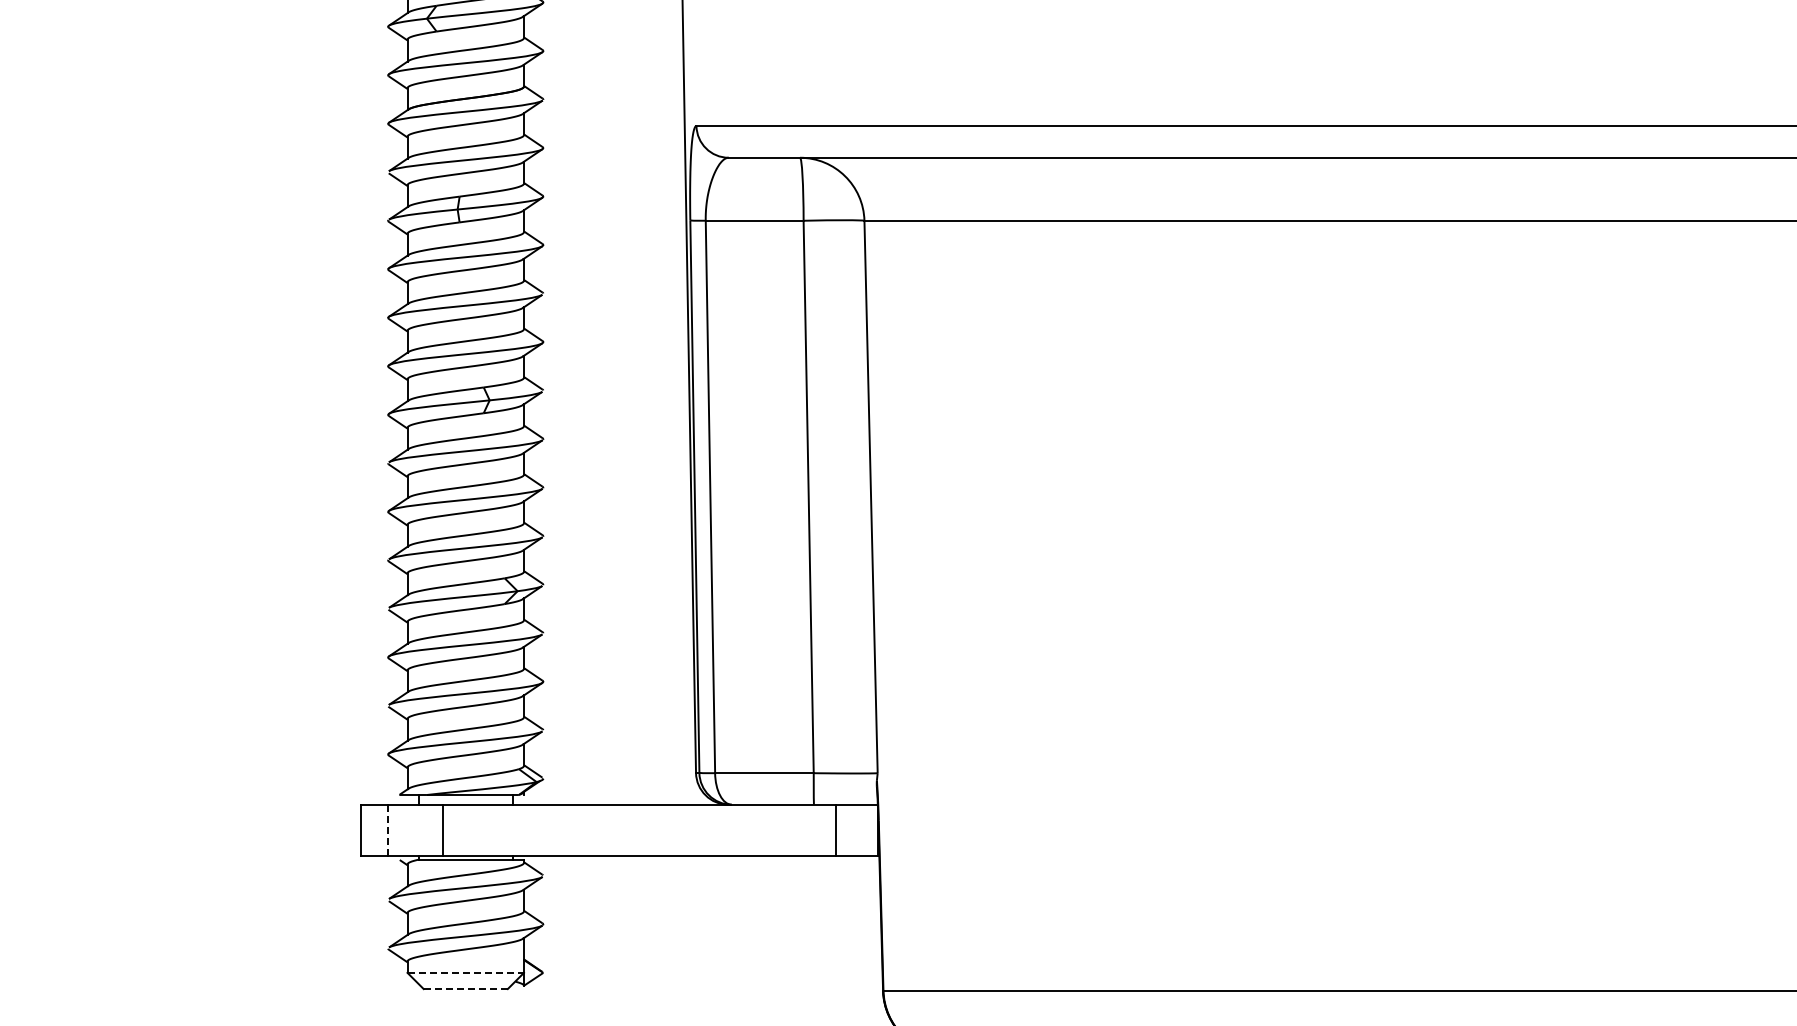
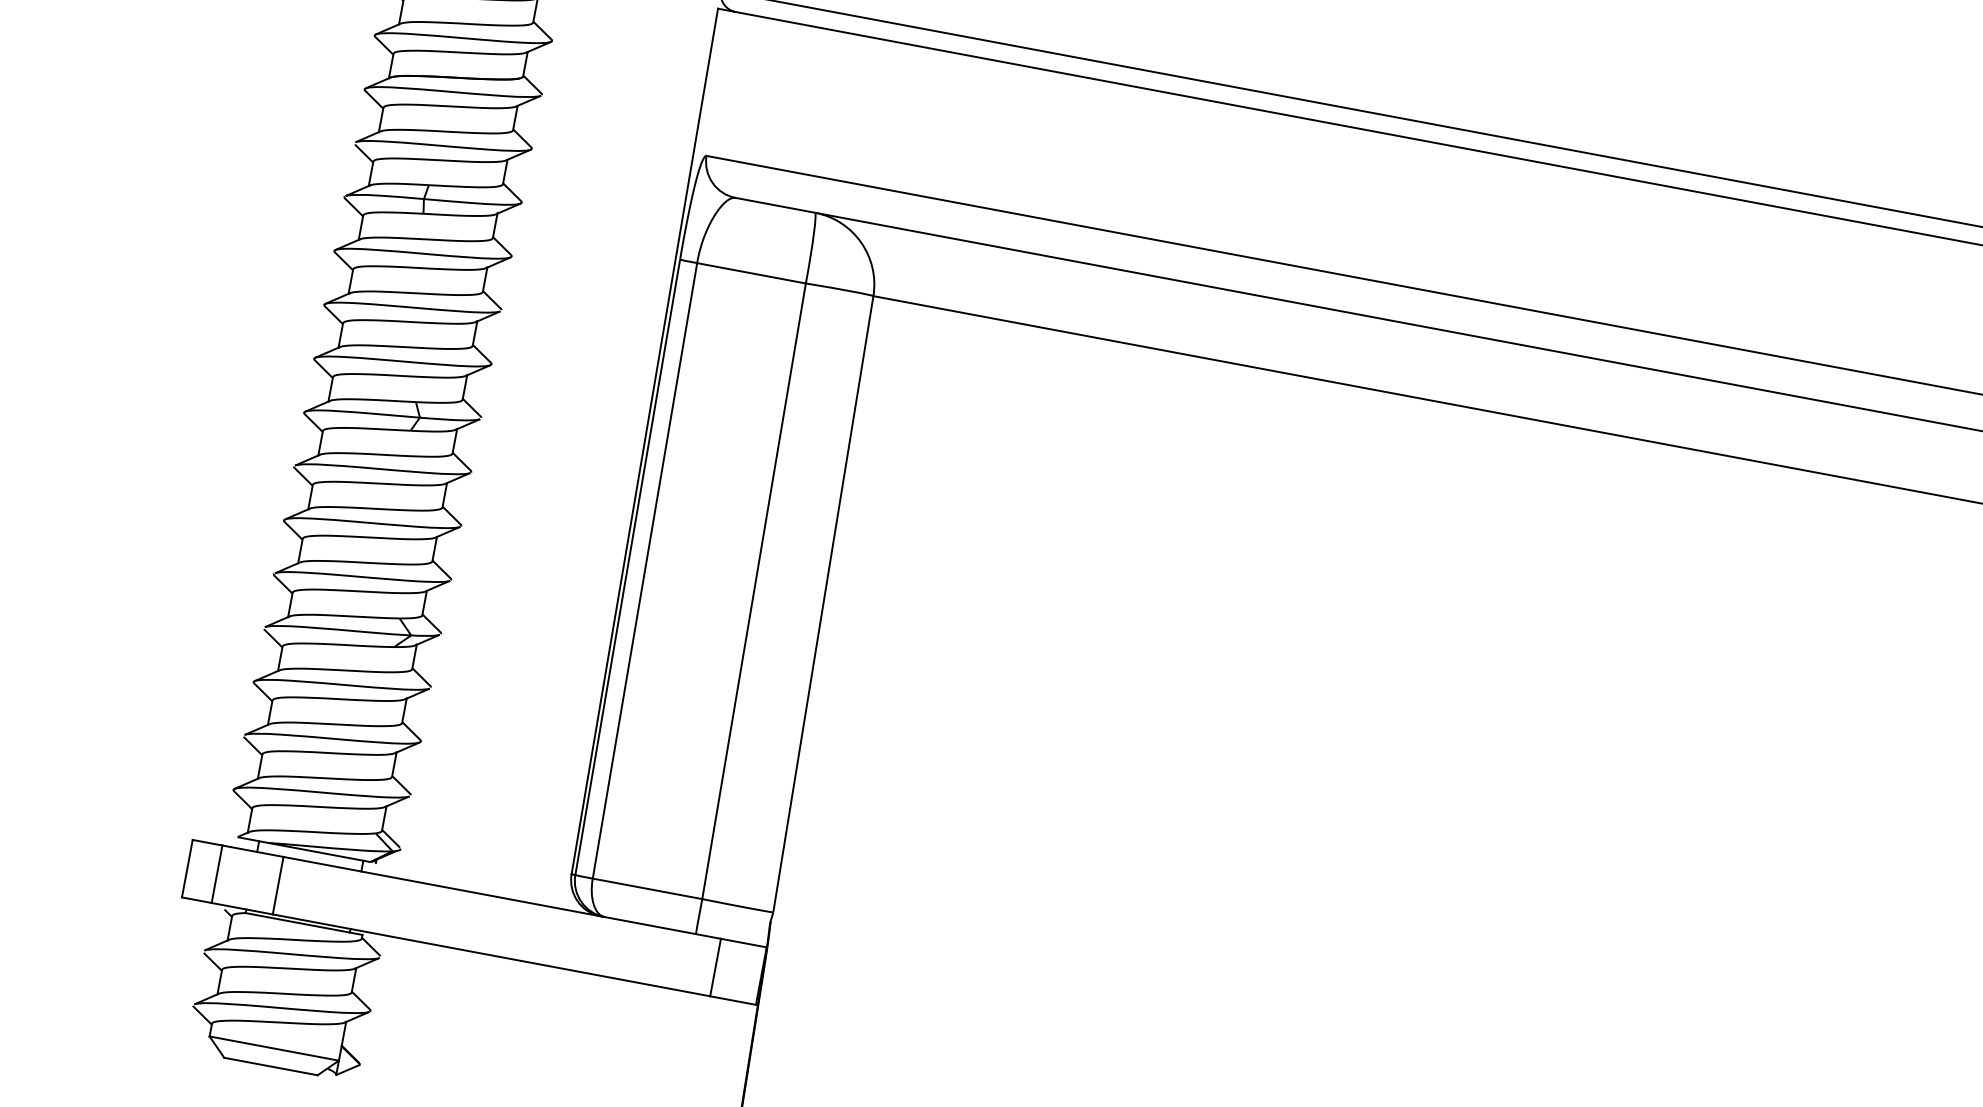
line: (387, 830) -> (216, 874), dashed -> solid
line: (466, 972) -> (275, 1048), dashed -> solid
line: (466, 989) -> (271, 1067), dashed -> solid

